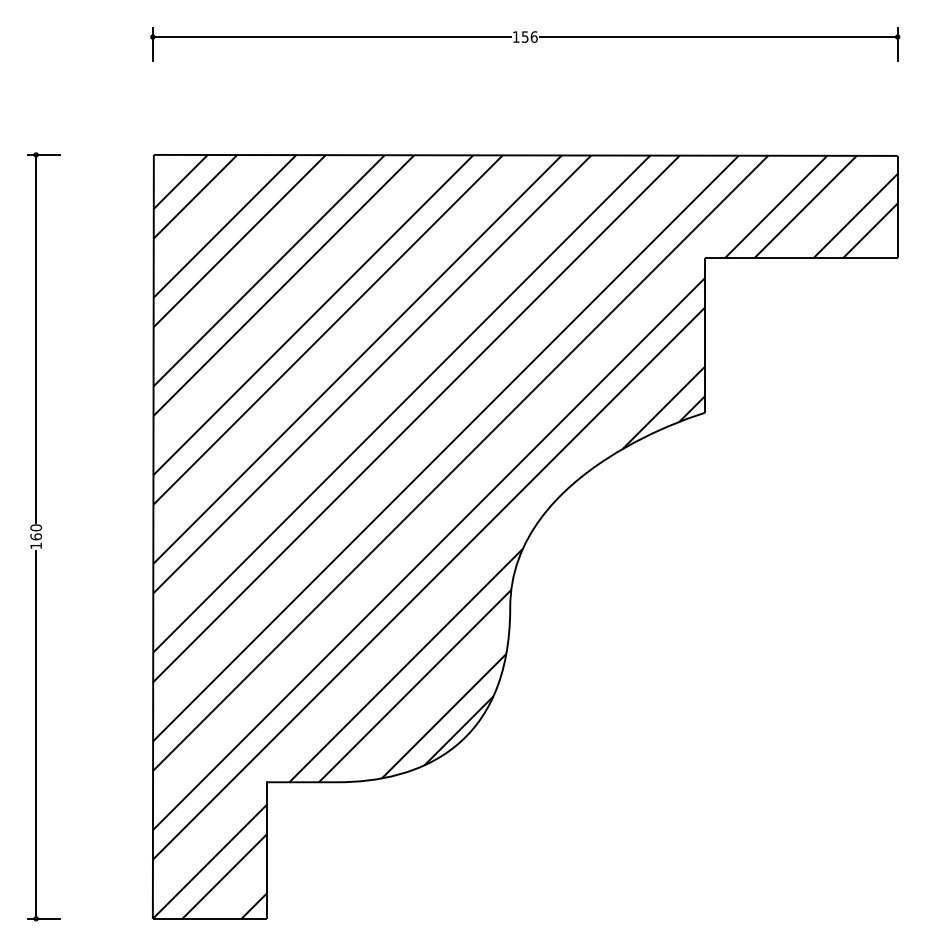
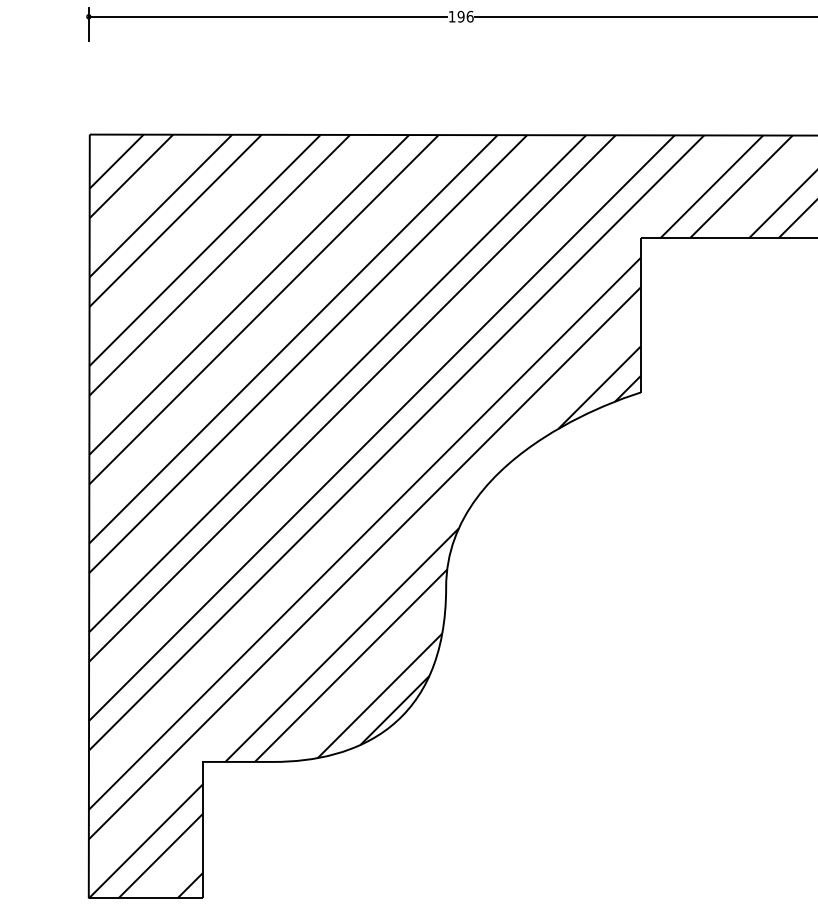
text: (524, 36) -> (460, 16), 156 -> 196

